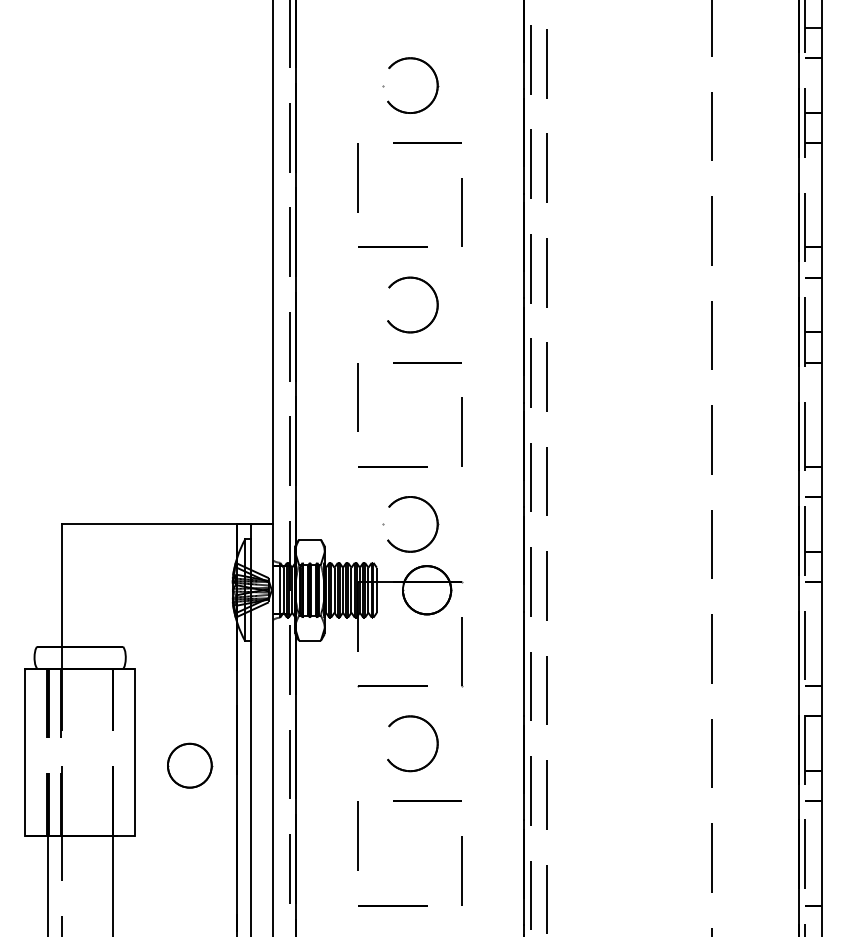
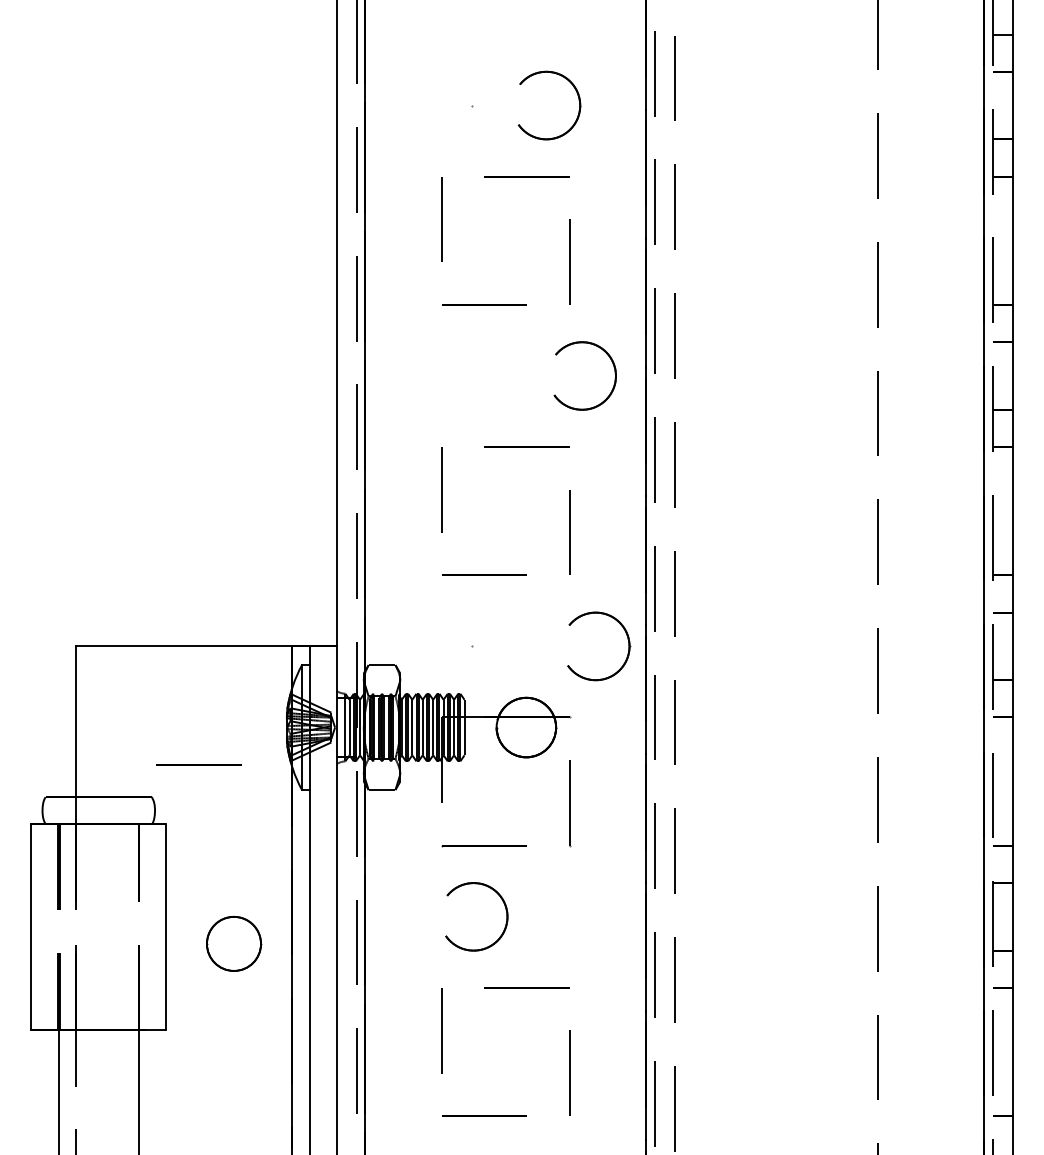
part: (436, 85) -> (578, 105), moved
part: (436, 304) -> (614, 375), moved
part: (436, 524) -> (628, 646), moved
line: (161, 620) -> (199, 764), added
part: (436, 743) -> (505, 916), moved

